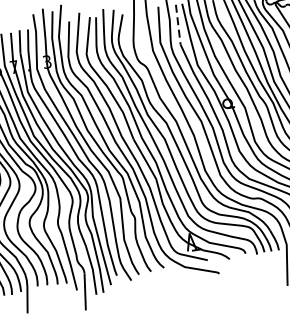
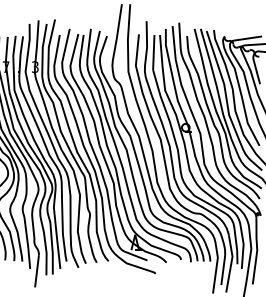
line: (177, 24) -> (153, 52), dashed -> solid

